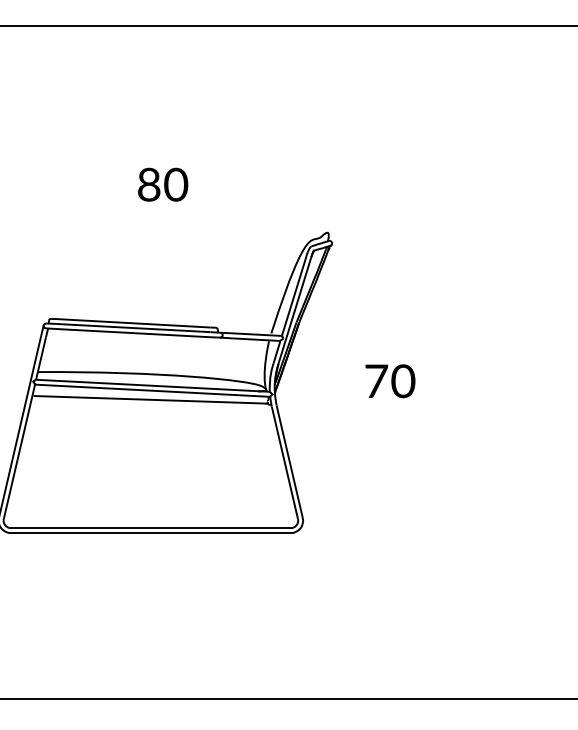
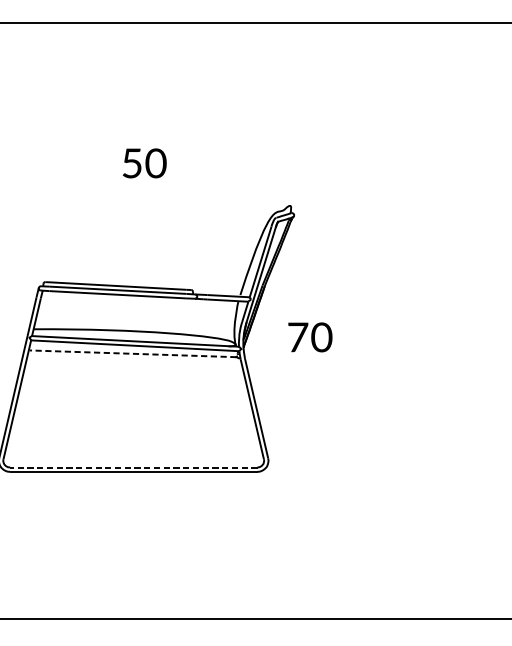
text: (149, 184) -> (132, 163), 80 -> 50
text: (390, 381) -> (310, 337), moved
line: (150, 399) -> (133, 353), solid -> dashed
line: (151, 528) -> (134, 467), solid -> dashed

